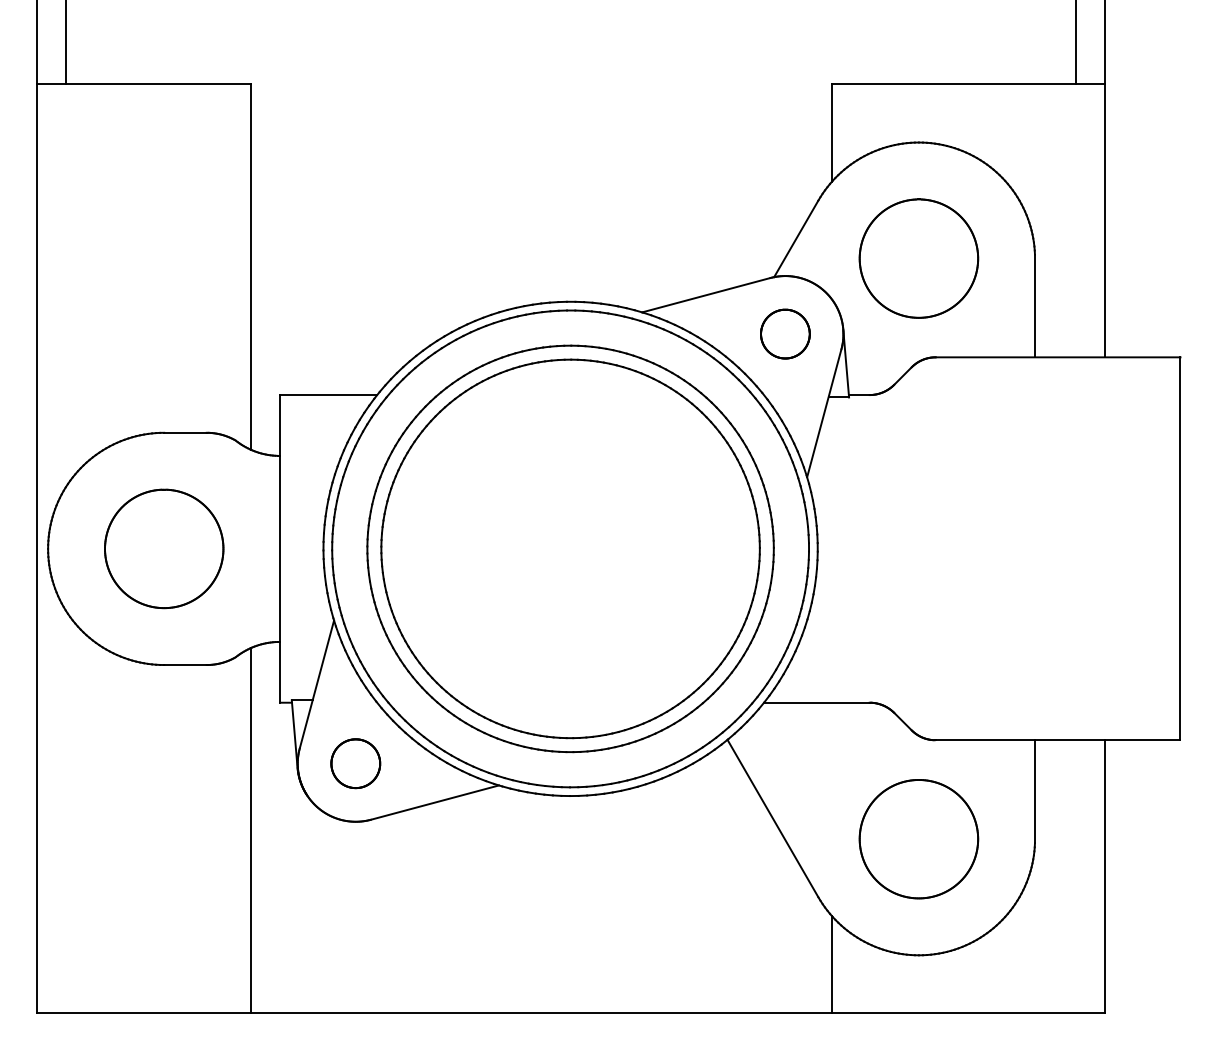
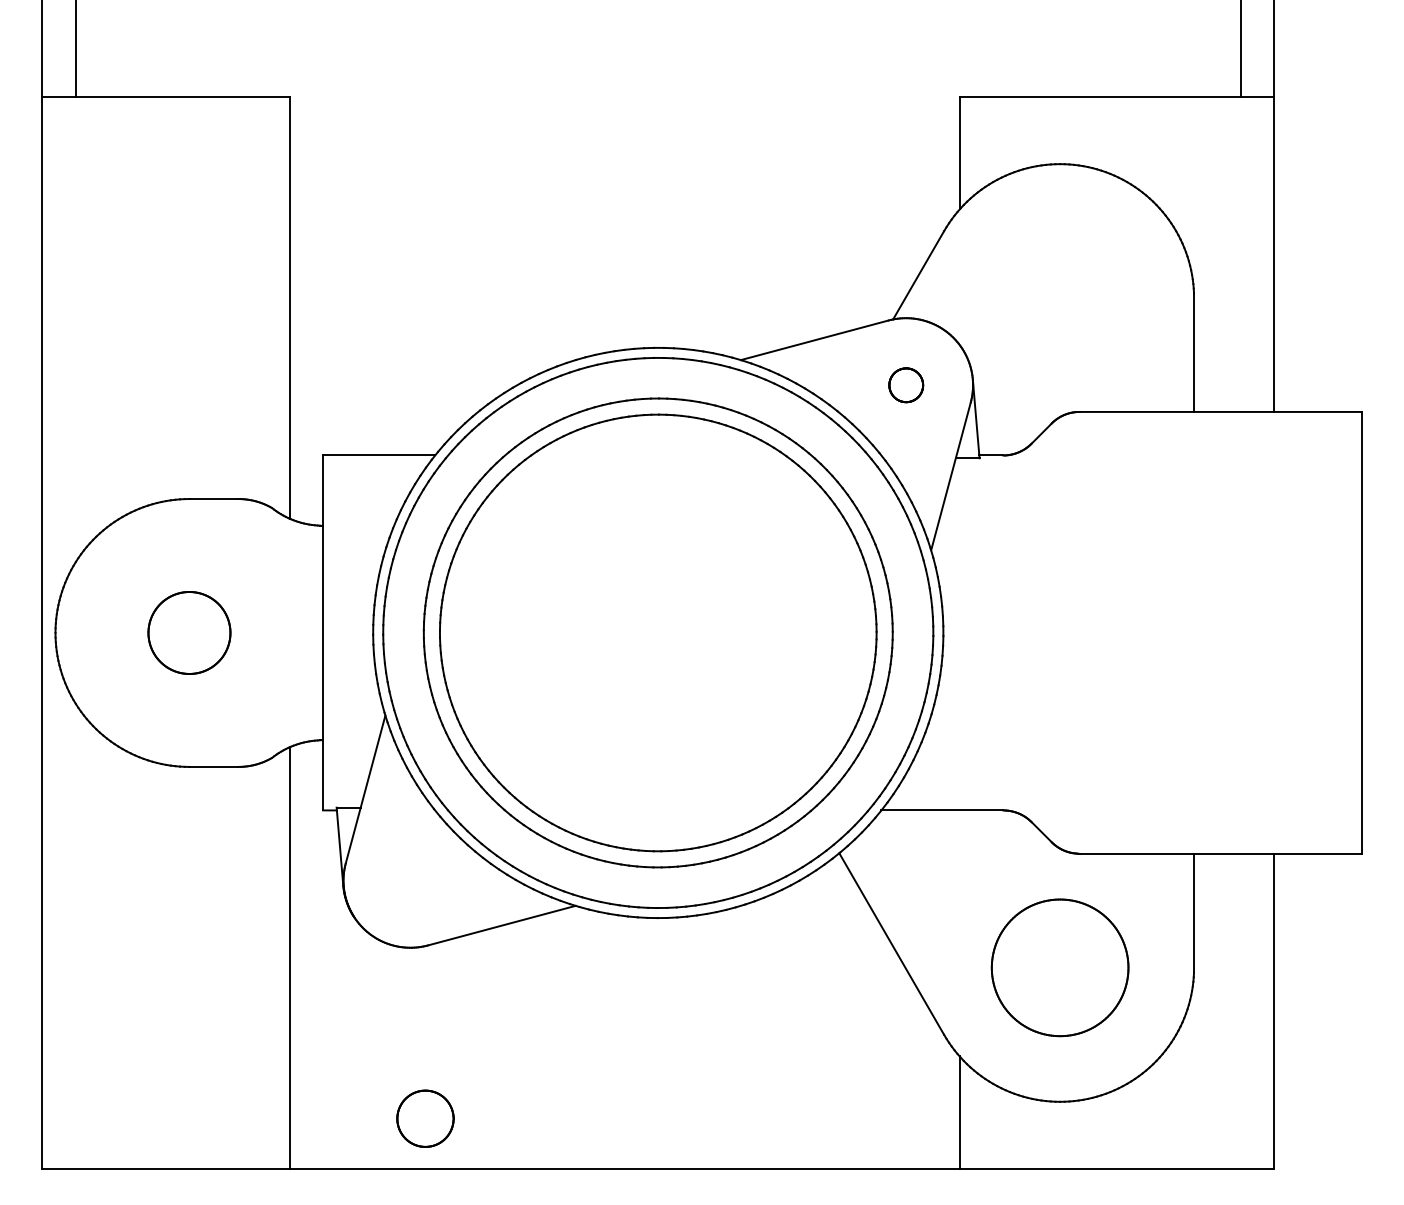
part: (918, 258) -> (1059, 297), removed
part: (785, 334) -> (906, 385), size x0.6
part: (164, 548) -> (189, 632), size x0.6
part: (355, 763) -> (425, 1118), moved

